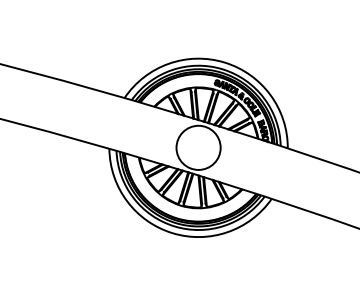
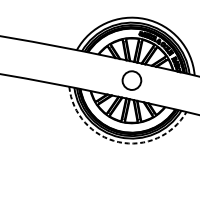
circle: (198, 147) -> (131, 80), size x0.6
arc: (172, 233) -> (118, 142), solid -> dashed

